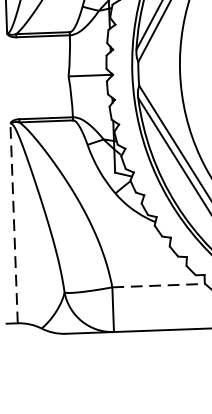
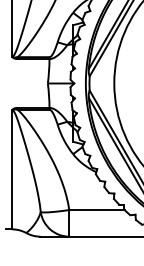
line: (14, 222) -> (12, 169), dashed -> solid
line: (158, 286) -> (96, 210), dashed -> solid

